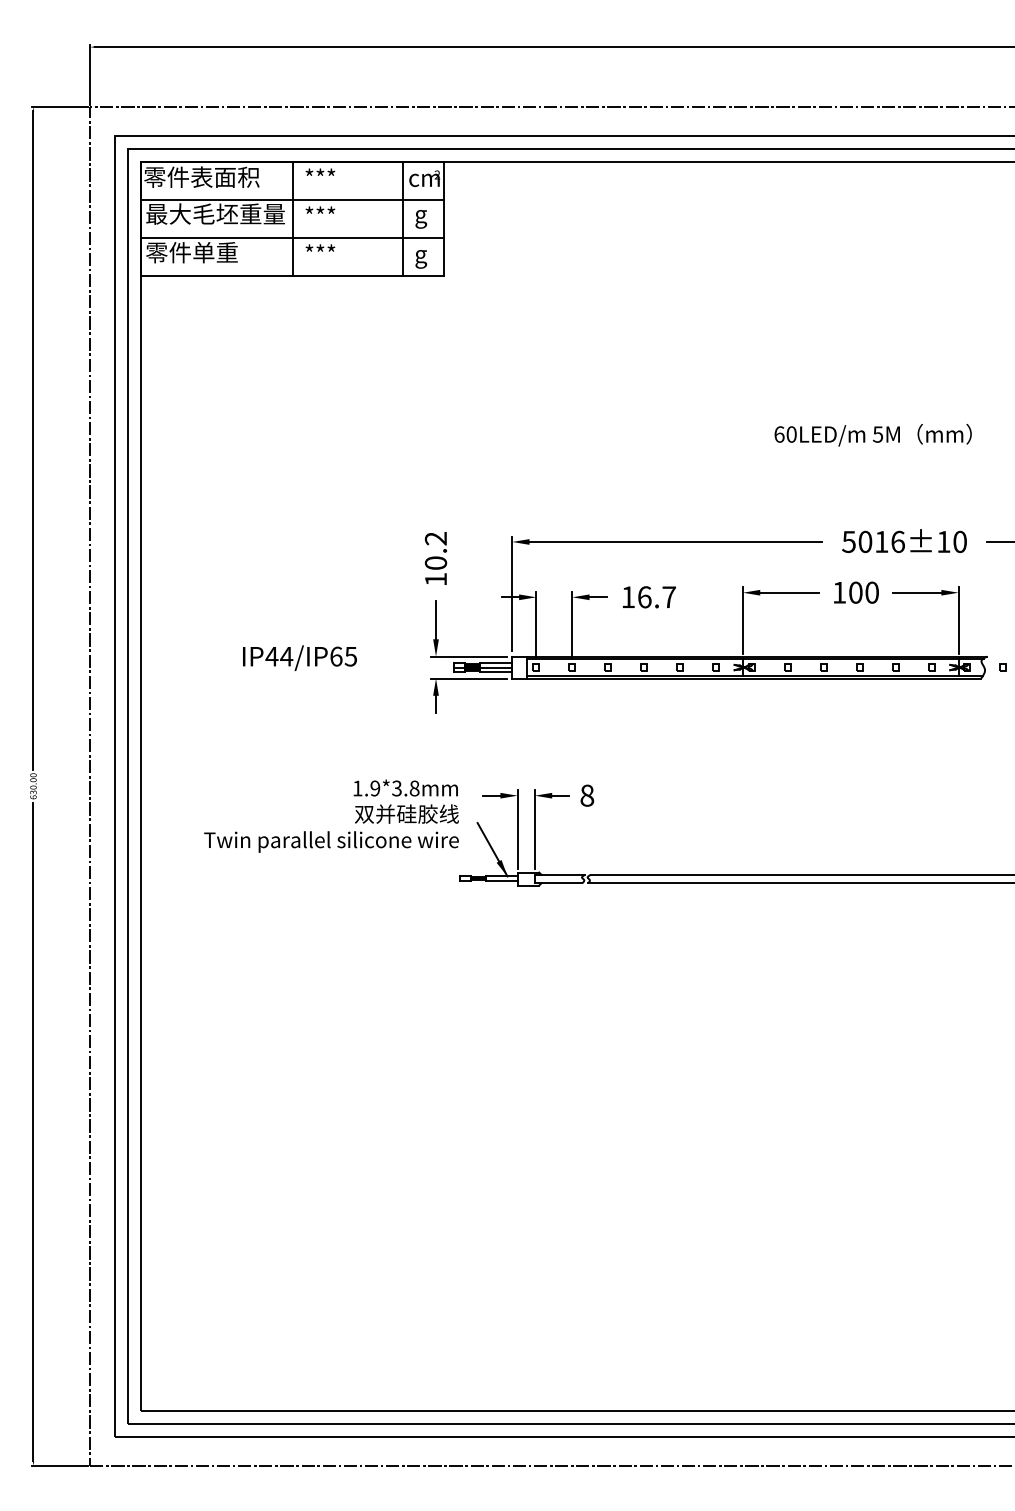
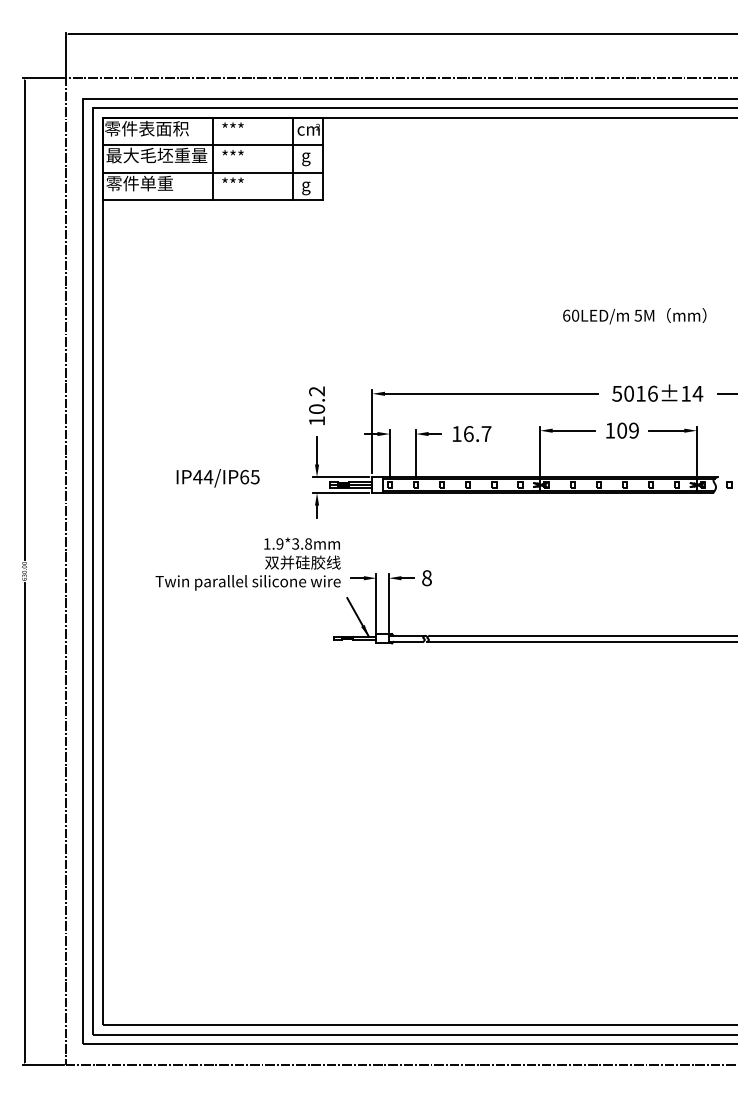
text: (959, 541) -> (697, 393), 5016±10 -> 5016±14
text: (871, 592) -> (633, 430), 100 -> 109
text: (330, 815) -> (247, 563), moved

